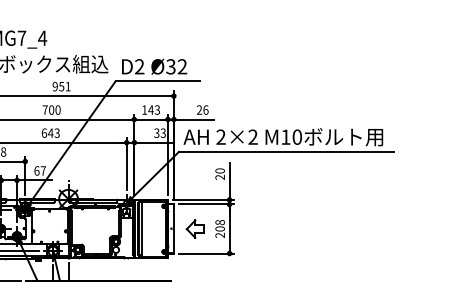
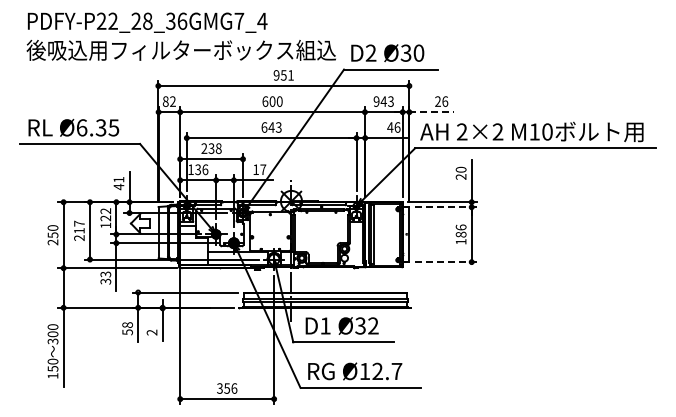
text: (182, 66) -> (418, 52), Ø32 -> Ø30
text: (45, 109) -> (265, 101), 700 -> 600
text: (144, 109) -> (376, 101), 143 -> 943
line: (193, 119) -> (431, 112), solid -> dashed
text: (159, 133) -> (393, 127), 33 -> 46
text: (37, 170) -> (256, 169), 67 -> 17
line: (207, 204) -> (446, 207), solid -> dashed
part: (194, 228) -> (432, 234), removed
text: (219, 228) -> (460, 234), 208 -> 186
line: (207, 253) -> (446, 262), solid -> dashed

